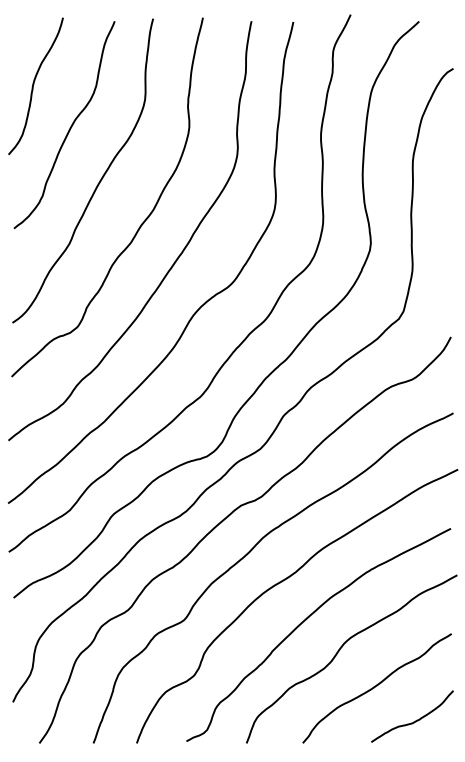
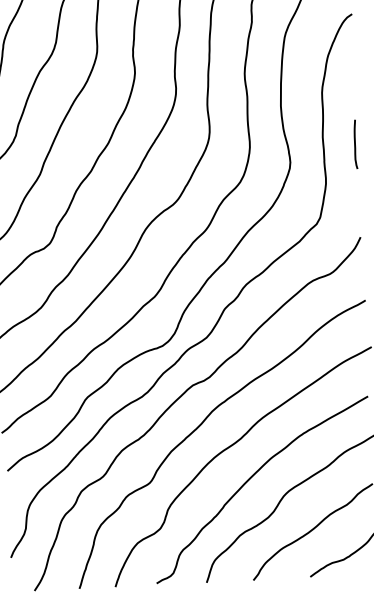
line: (449, 225) -> (355, 144), added

